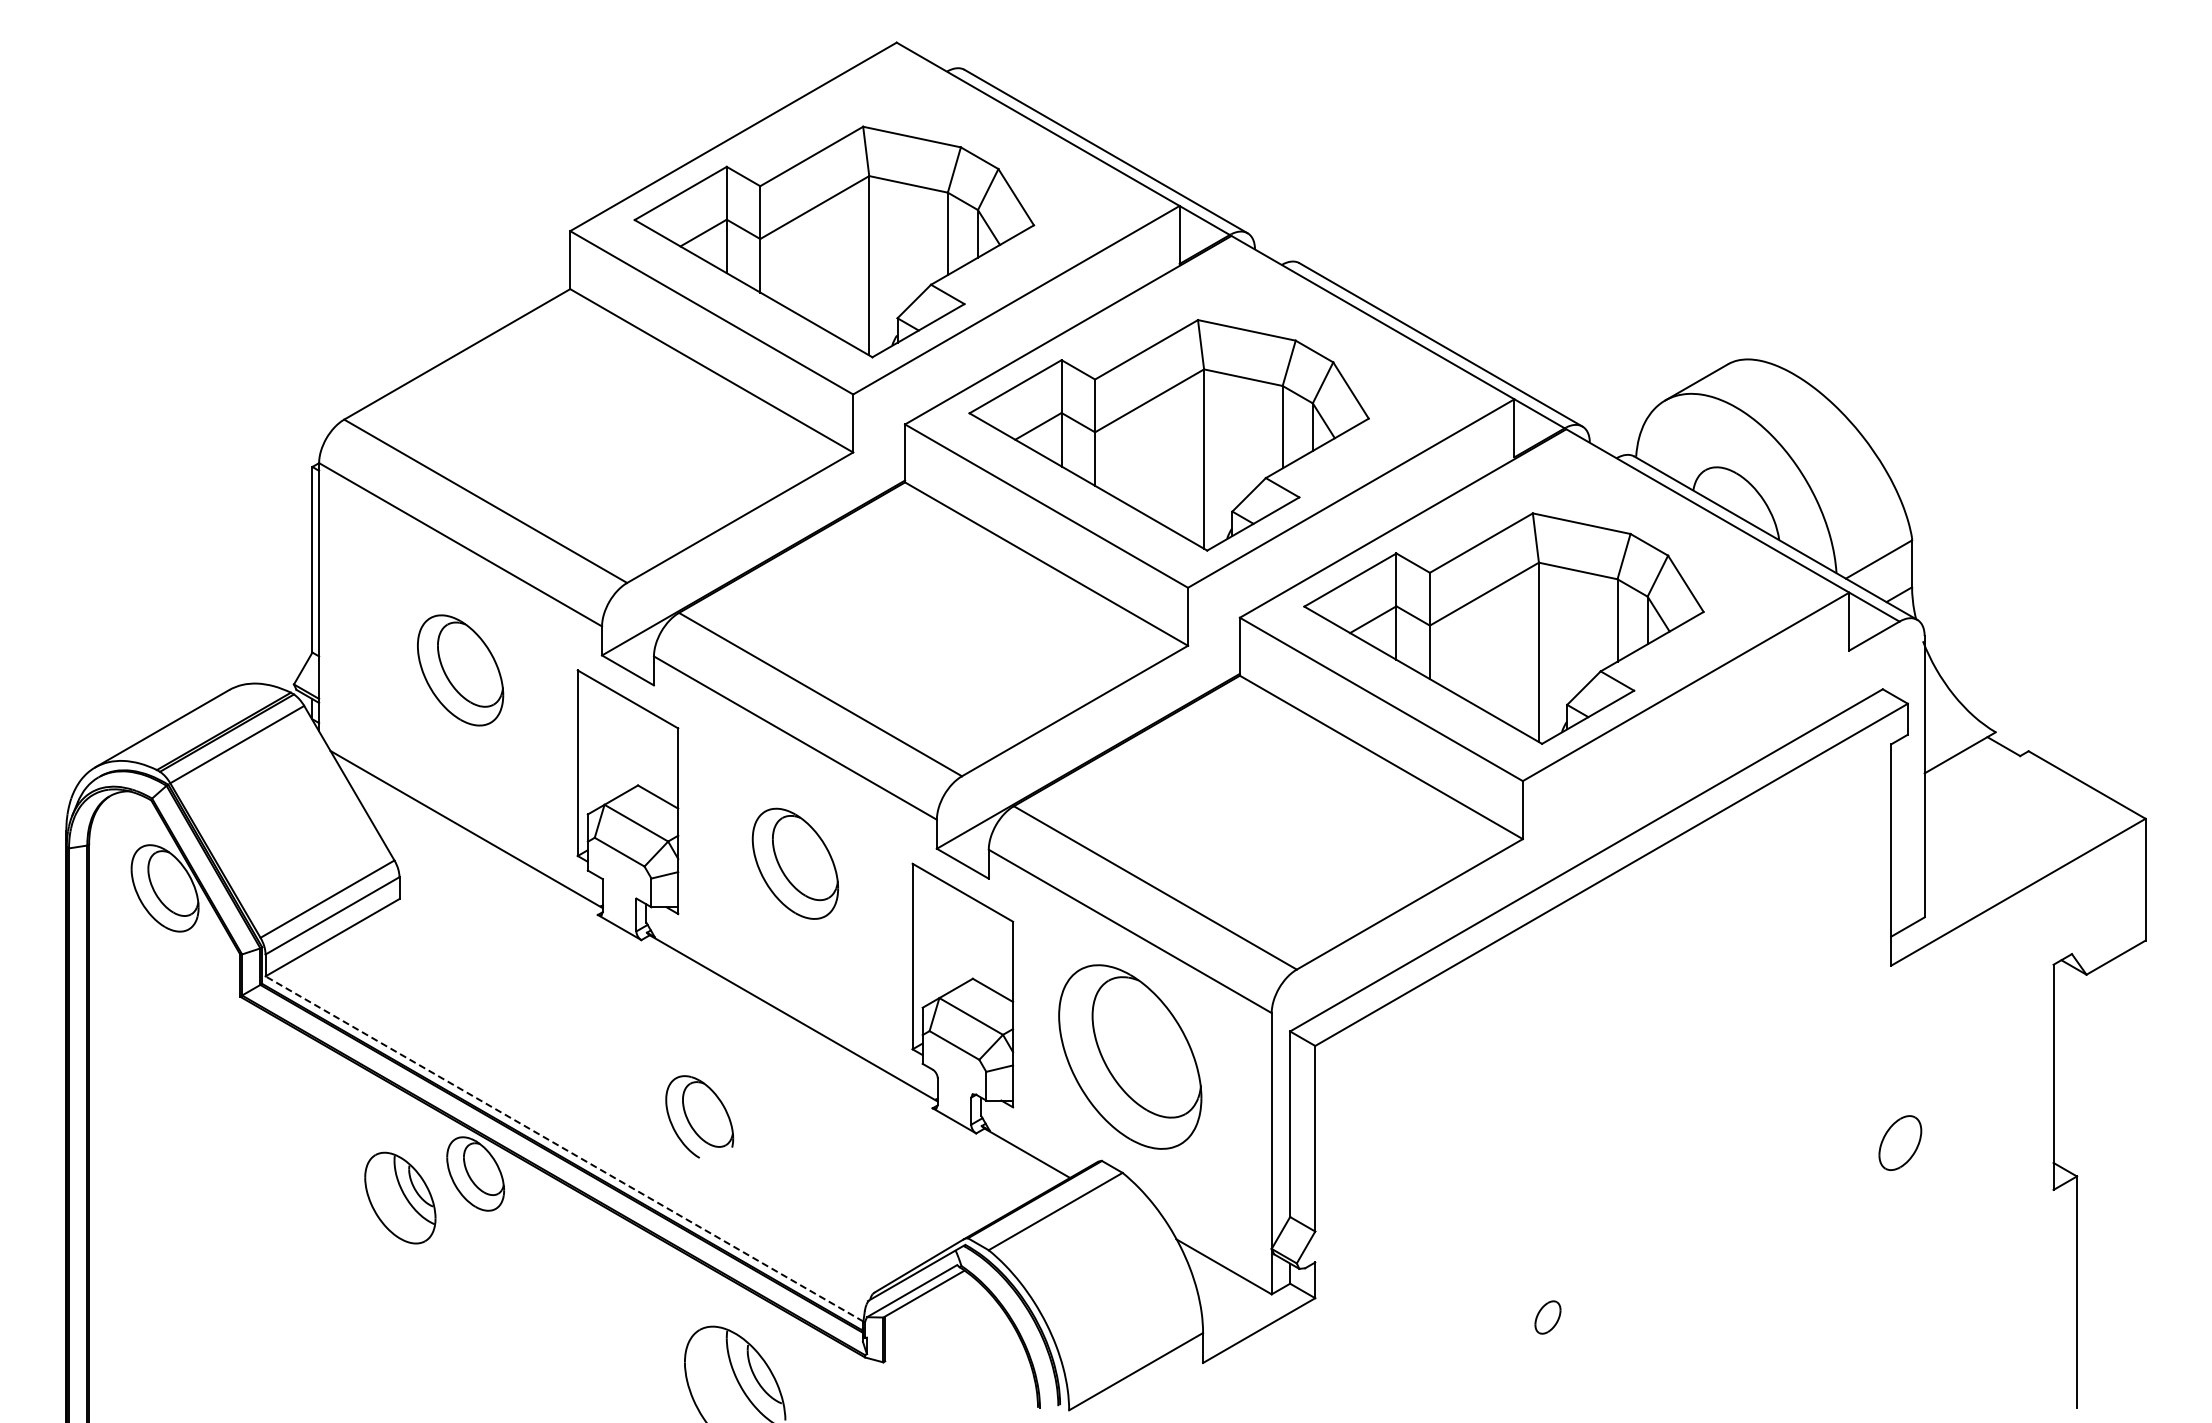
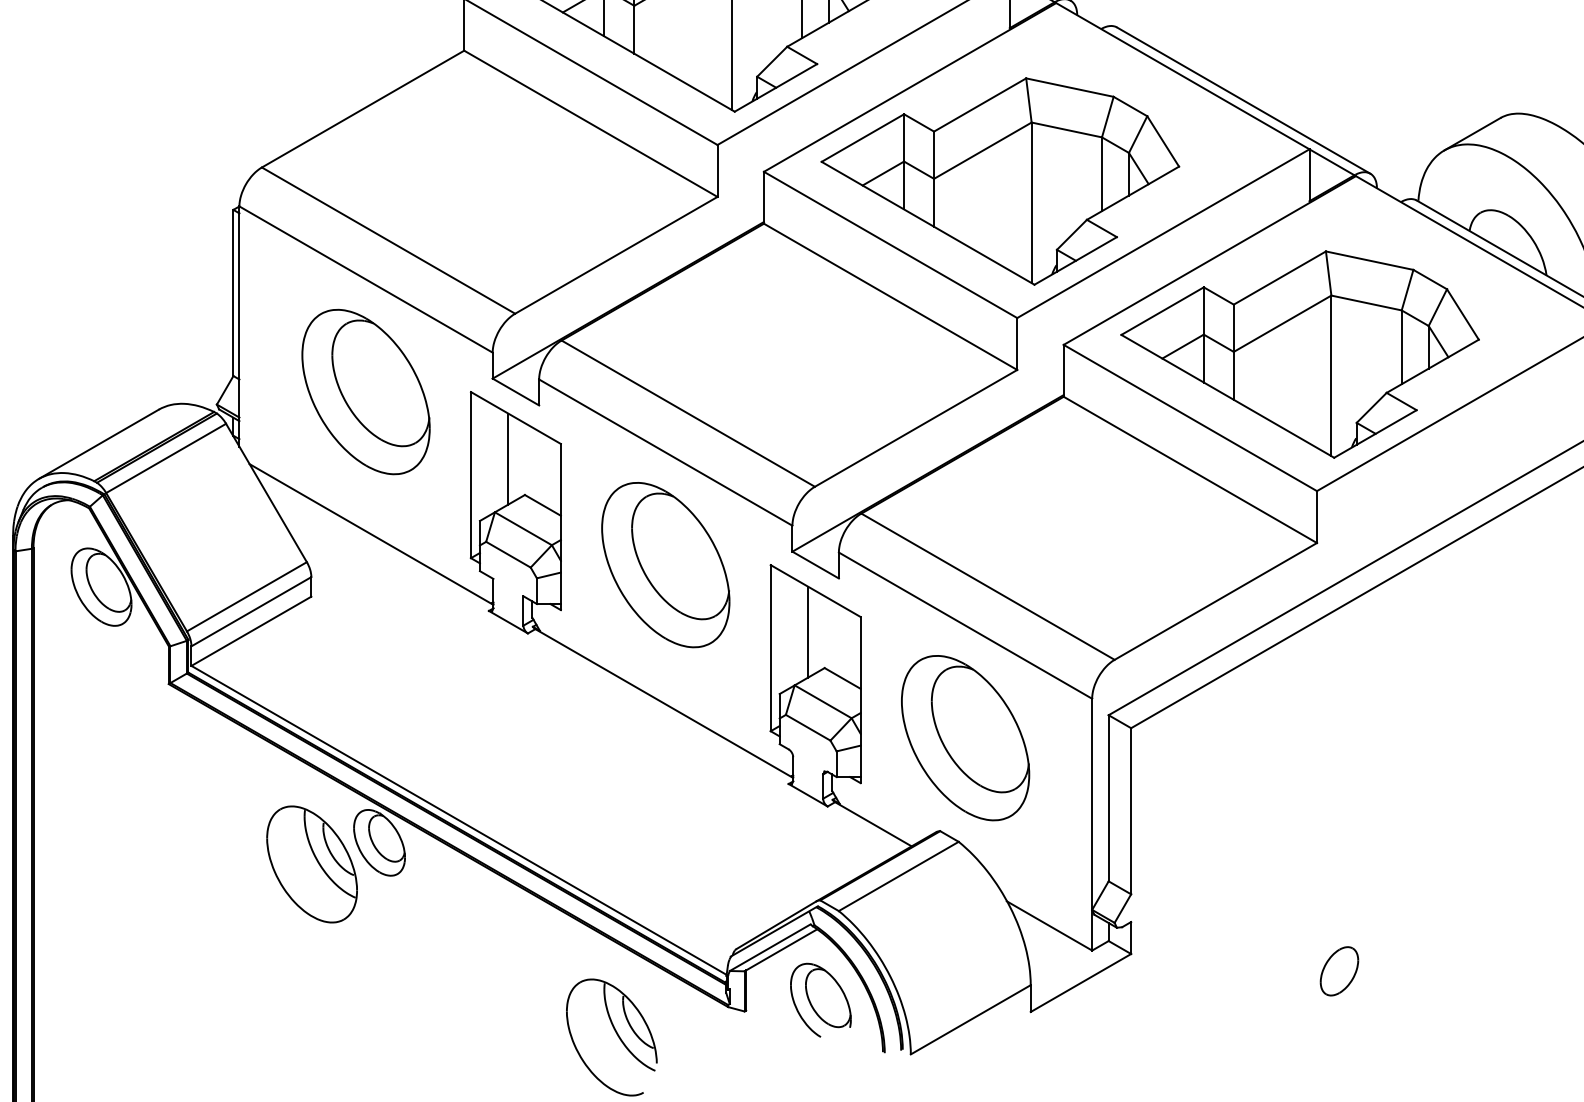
part: (460, 670) -> (365, 392), size x1.67
line: (619, 745) -> (508, 459), added
part: (795, 863) -> (665, 564), size x1.67
line: (954, 938) -> (808, 632), added
part: (699, 1116) -> (820, 999), moved
line: (564, 1148) -> (459, 819), dashed -> solid
part: (400, 1197) -> (312, 863), size x1.43
part: (1547, 1317) -> (1339, 971), size x1.67

